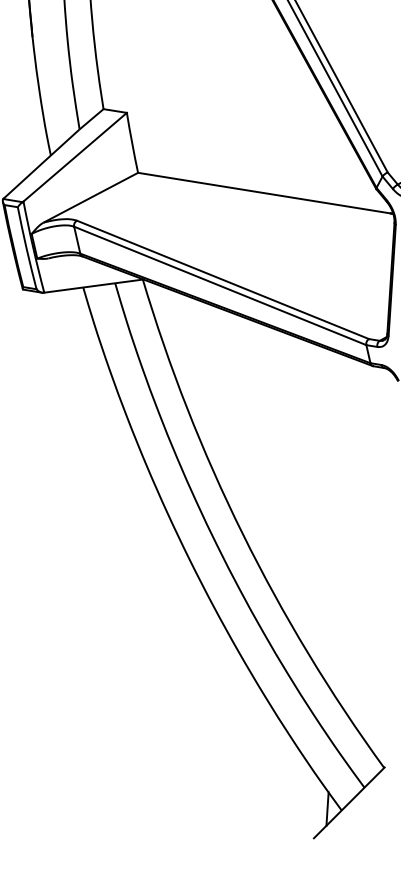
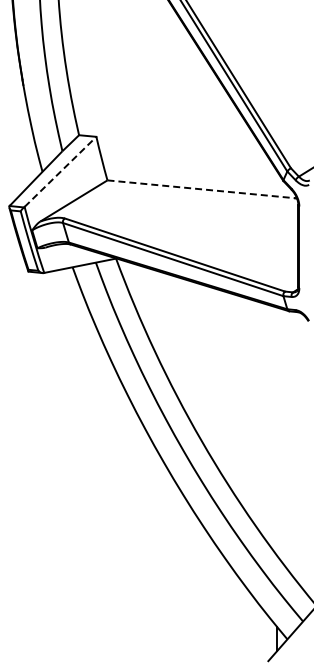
line: (75, 156) -> (60, 171), solid -> dashed
line: (264, 193) -> (201, 189), solid -> dashed

